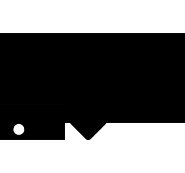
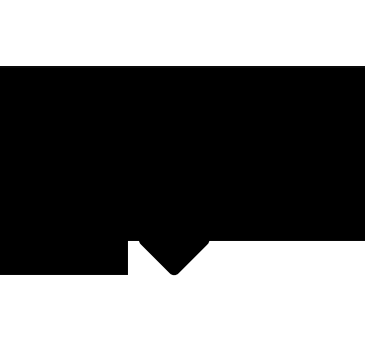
fill: (18, 128) -> (36, 253), added

